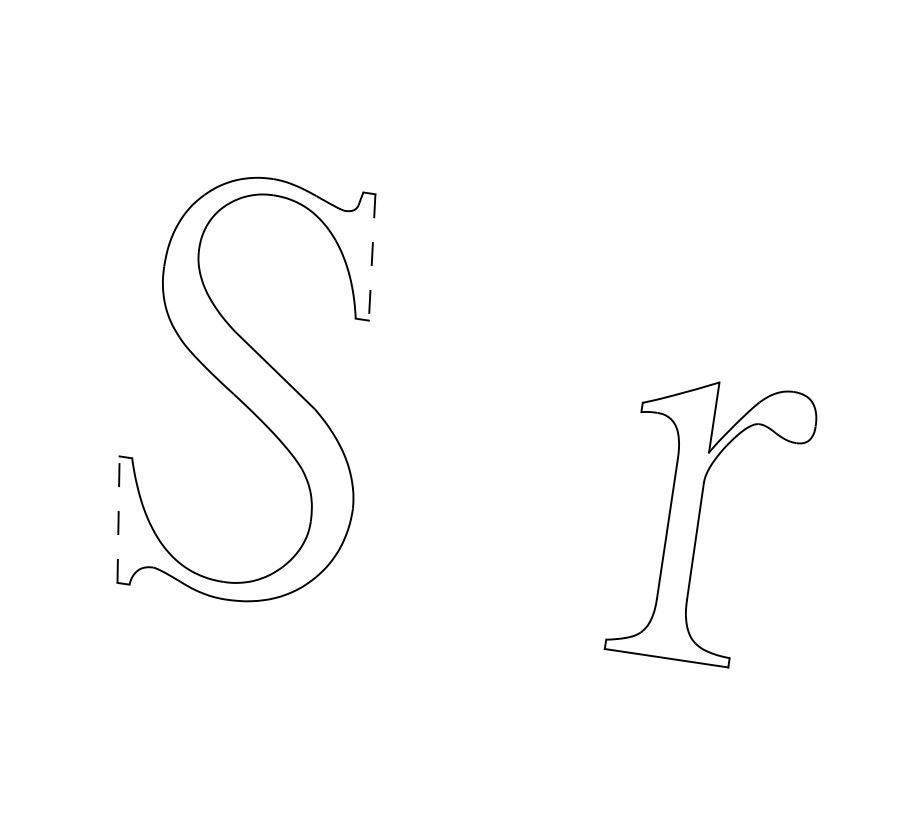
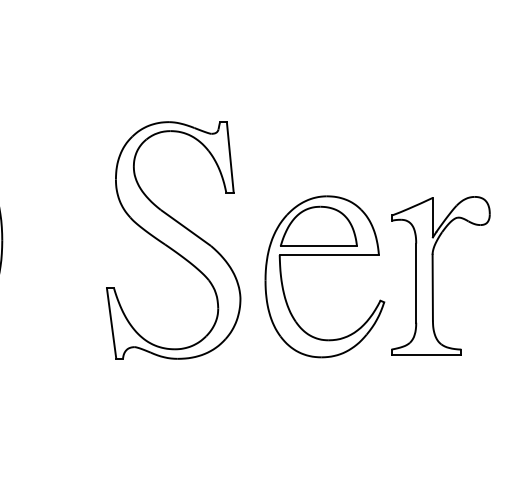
line: (372, 257) -> (230, 157), dashed -> solid
part: (512, 455) -> (324, 255), added
line: (118, 519) -> (111, 323), dashed -> solid

